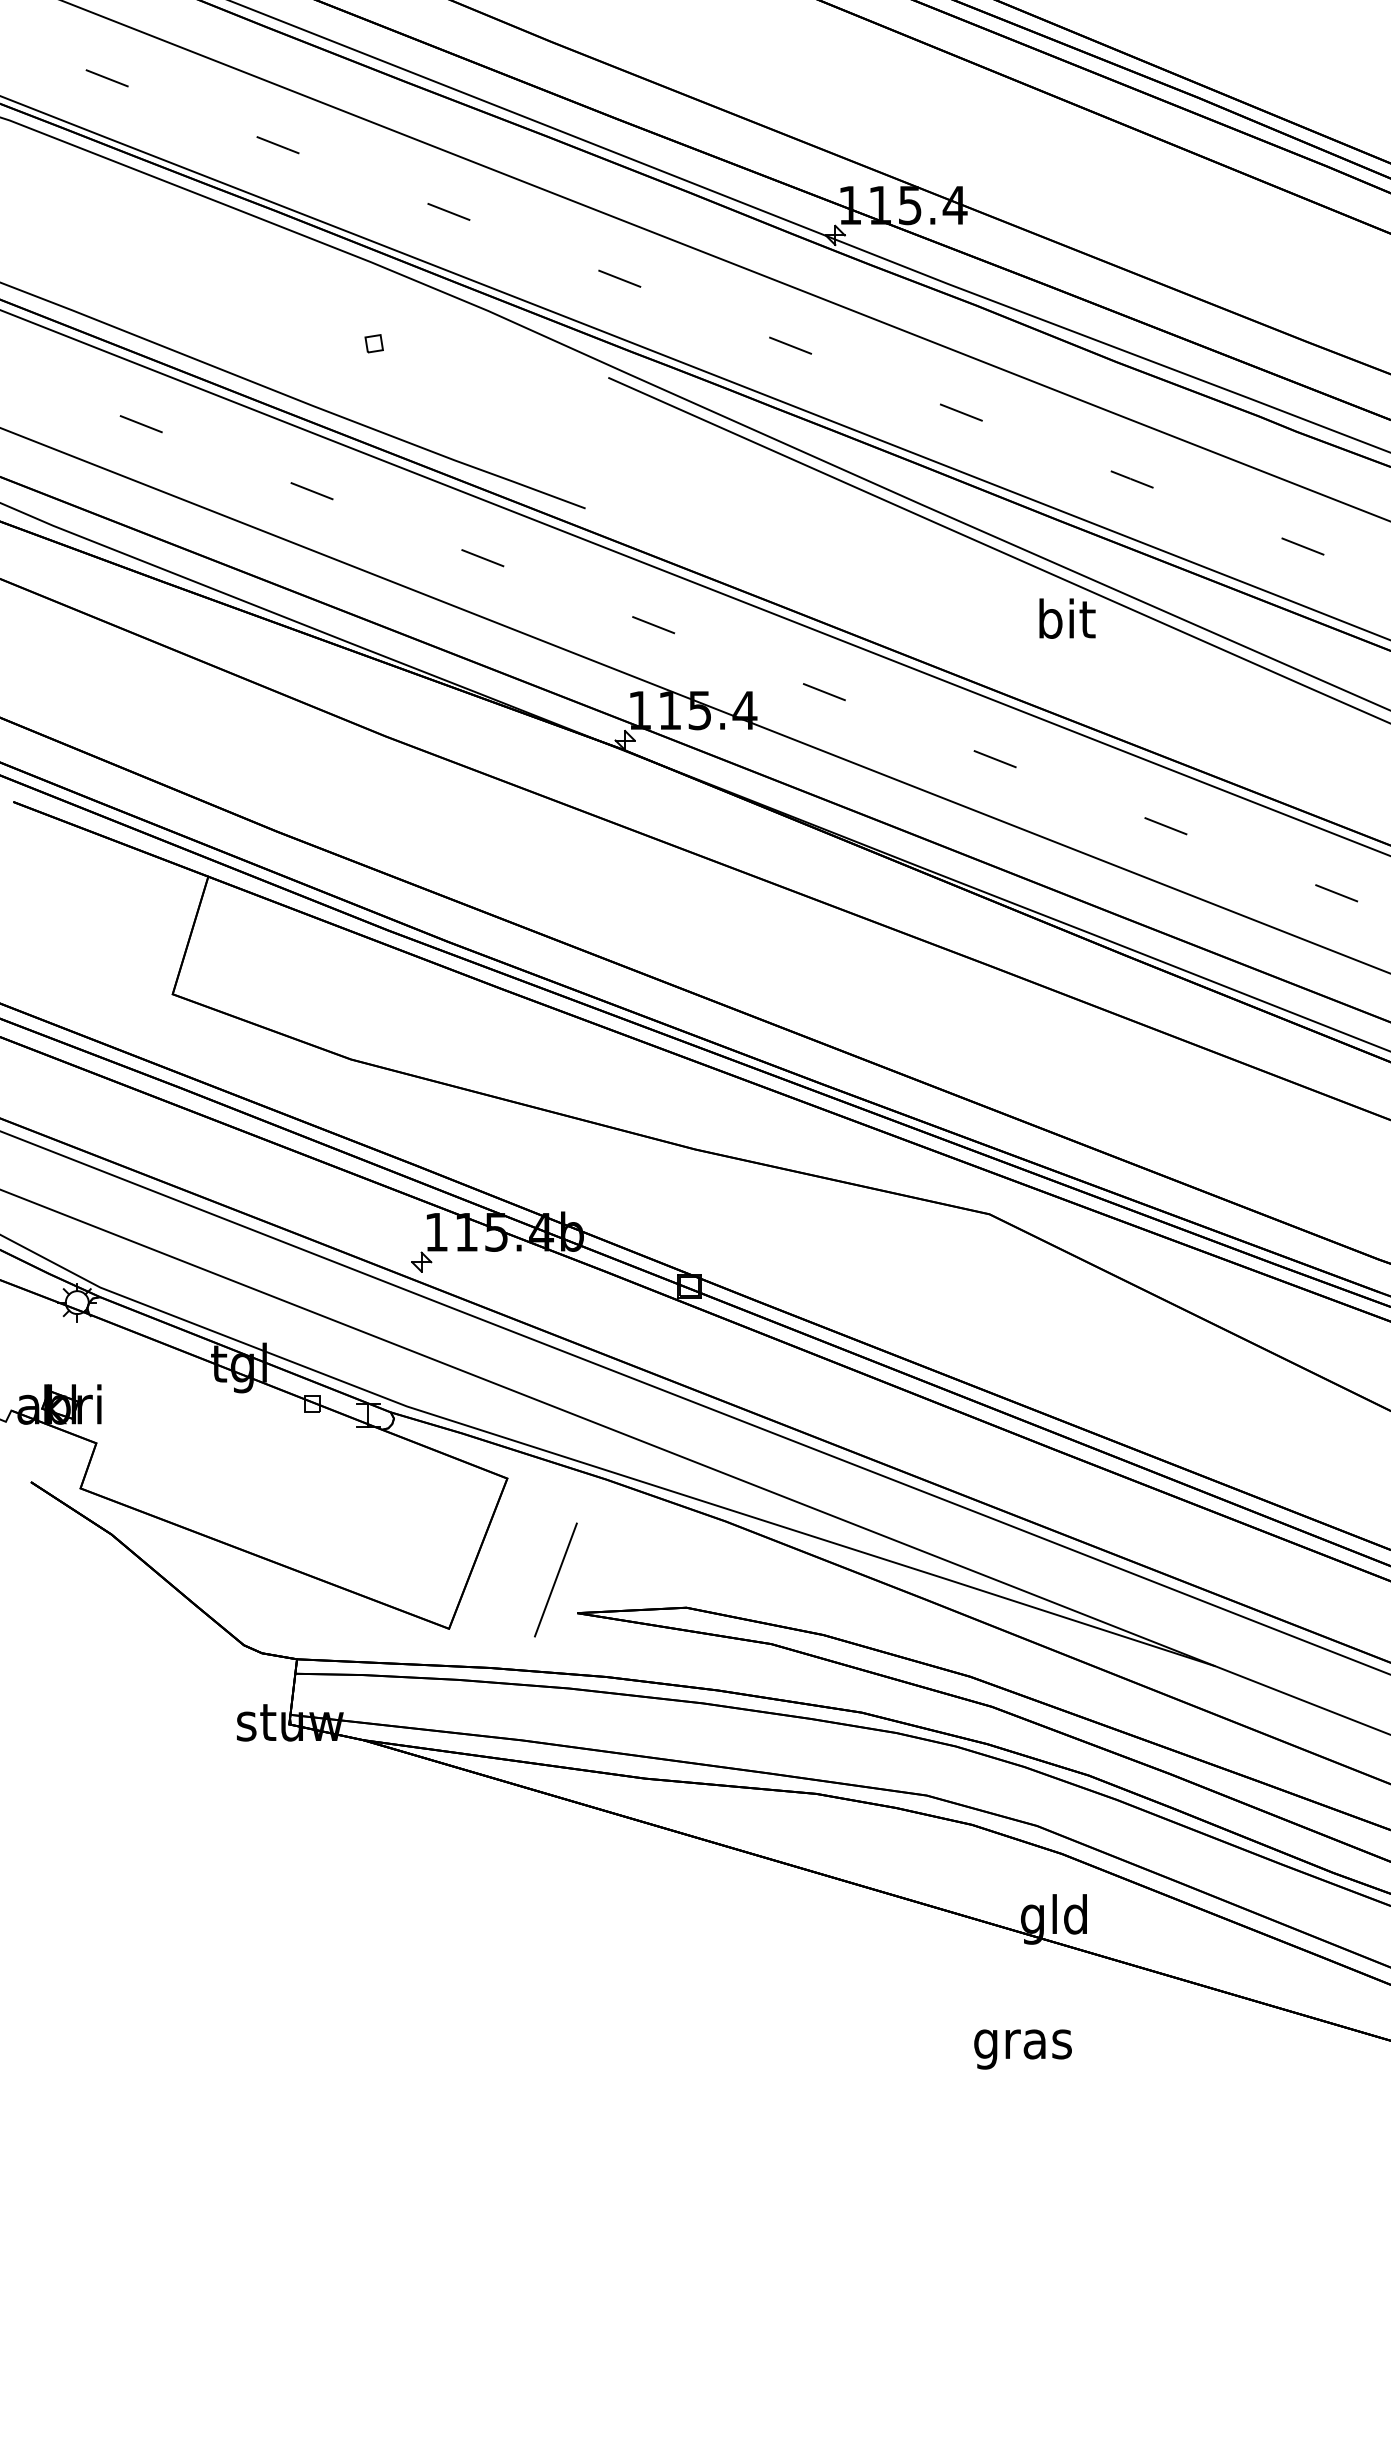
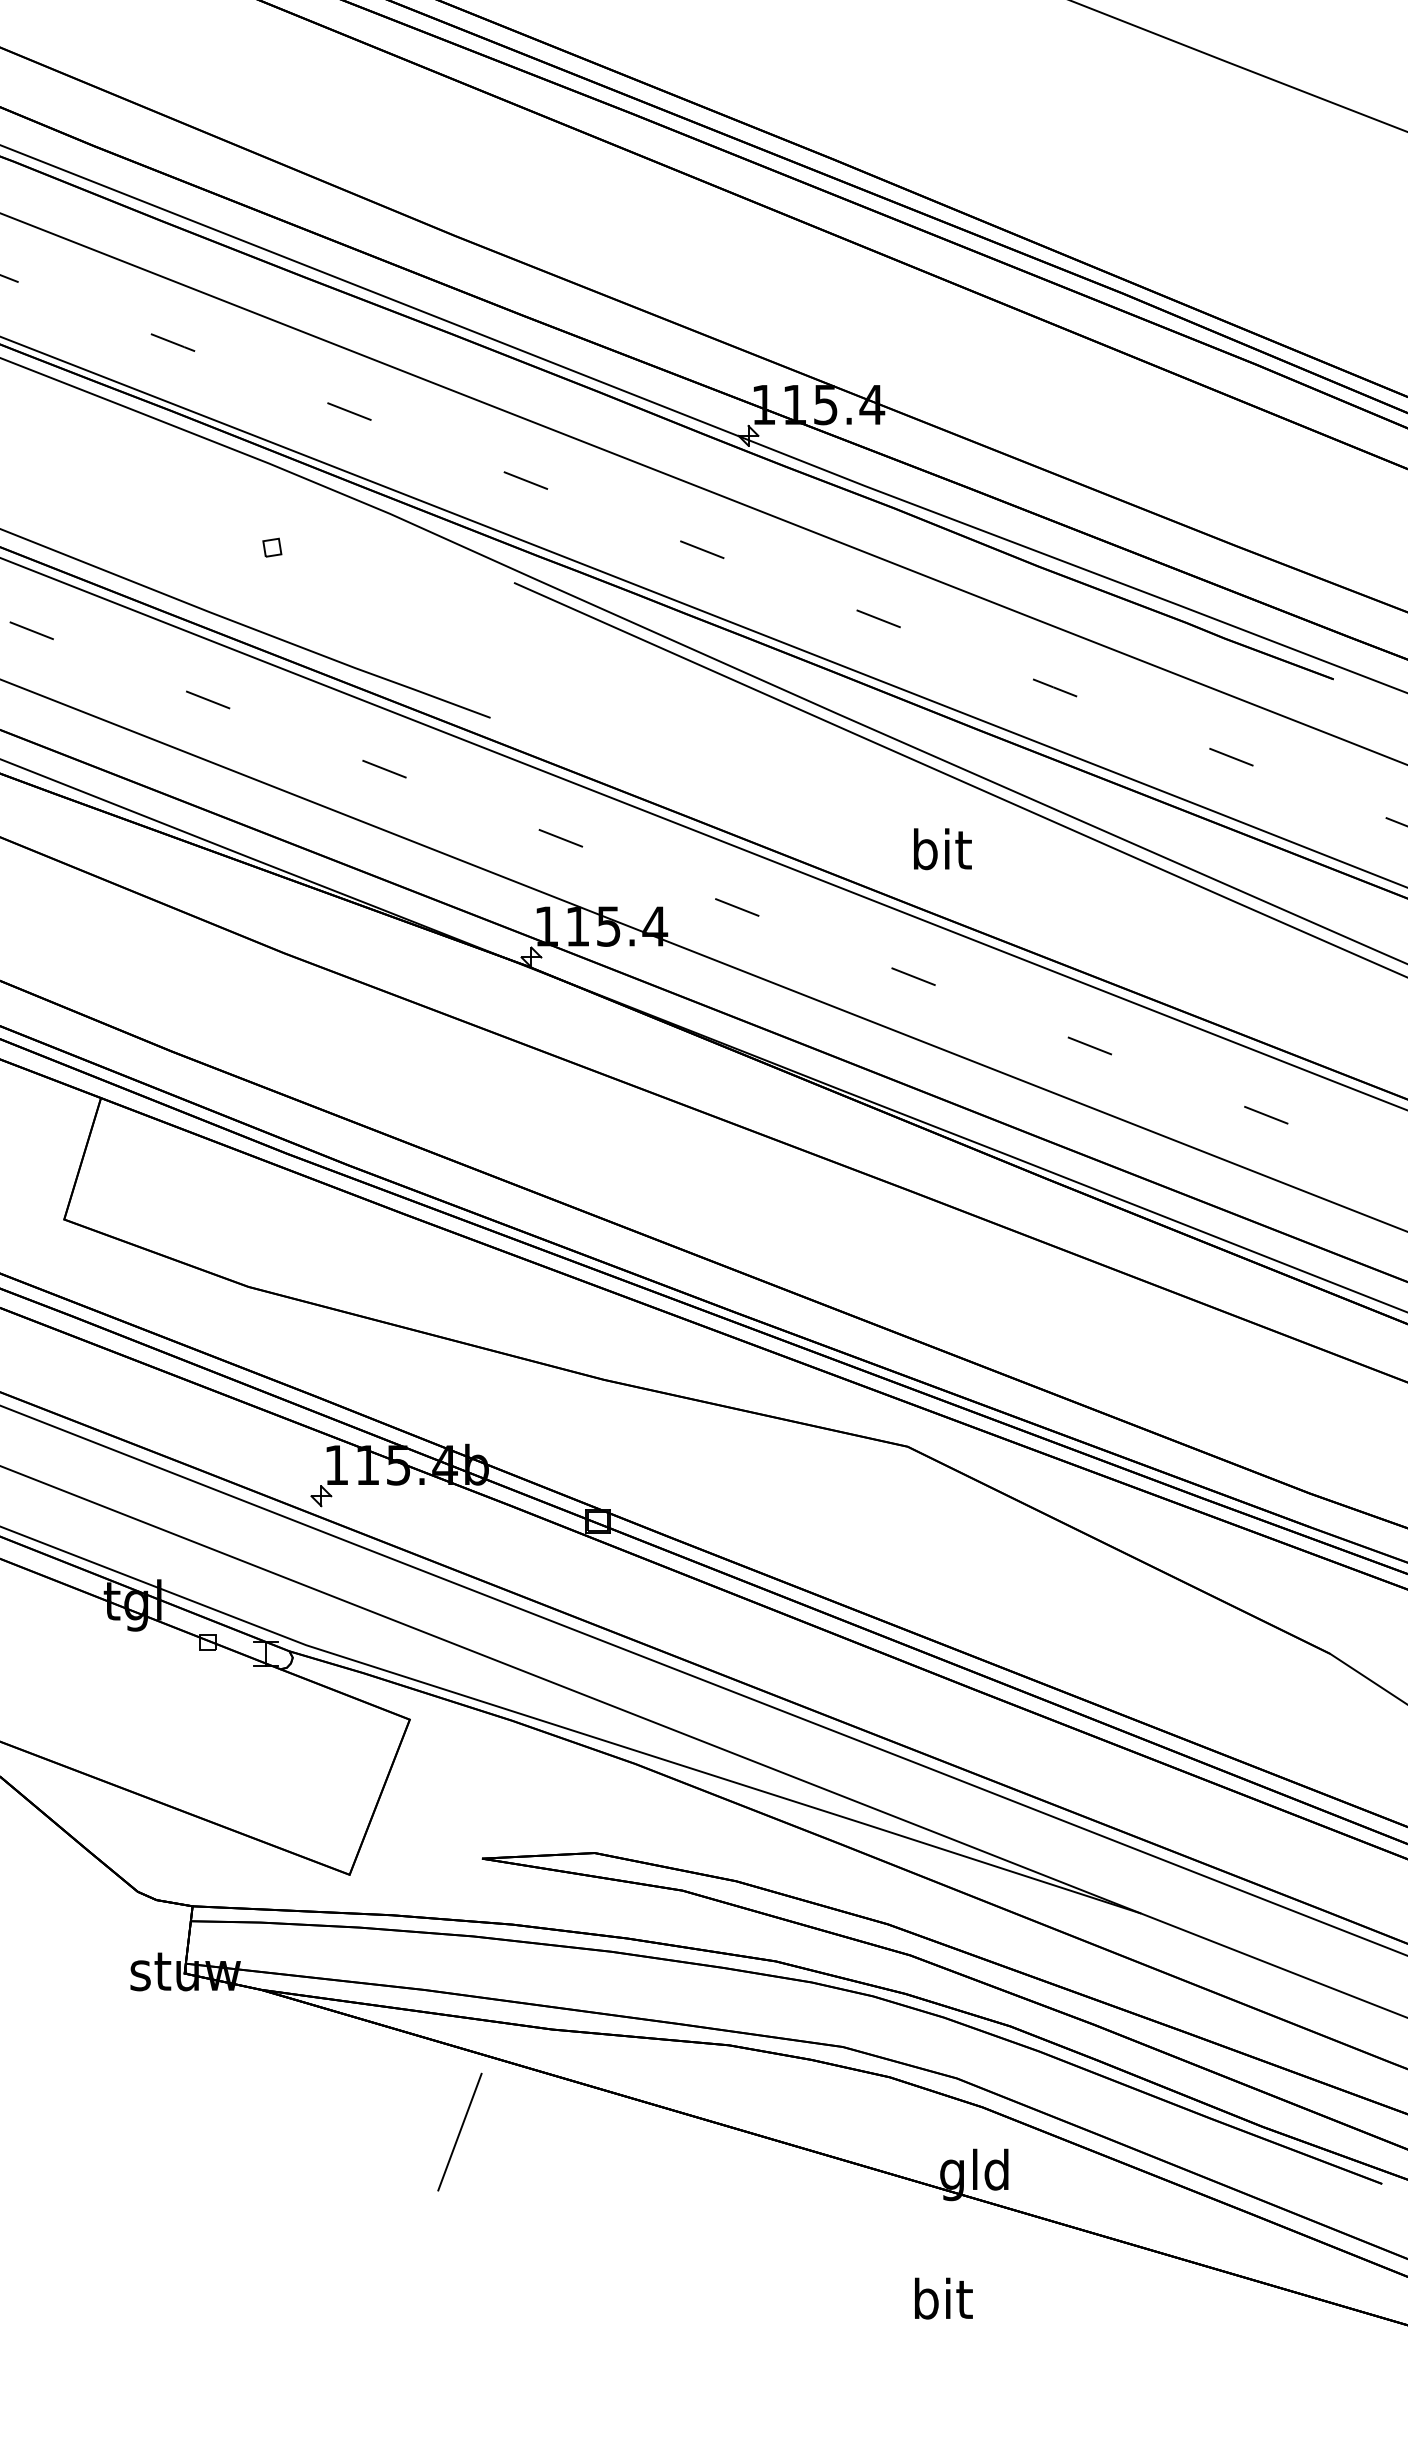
text: (1067, 618) -> (942, 849), moved
line: (555, 1579) -> (459, 2131), moved
text: (1022, 2044) -> (941, 2304), gras -> bit

